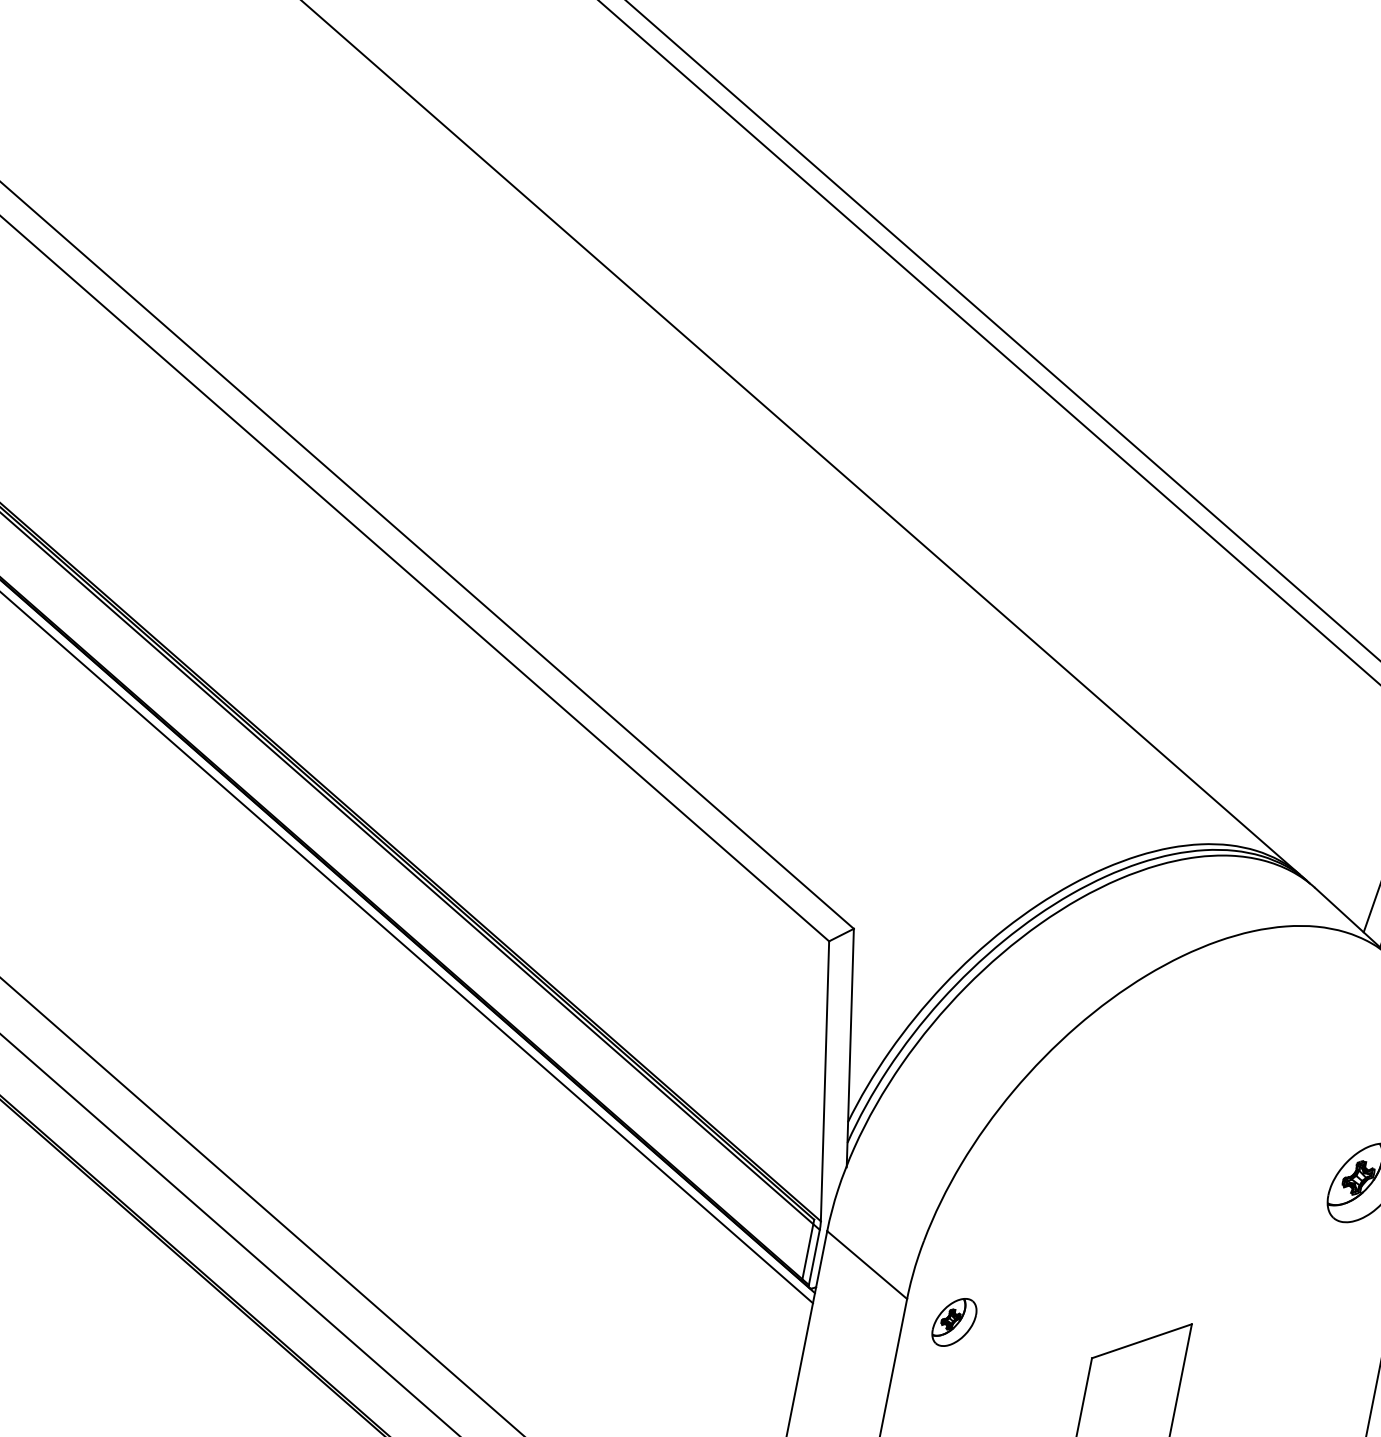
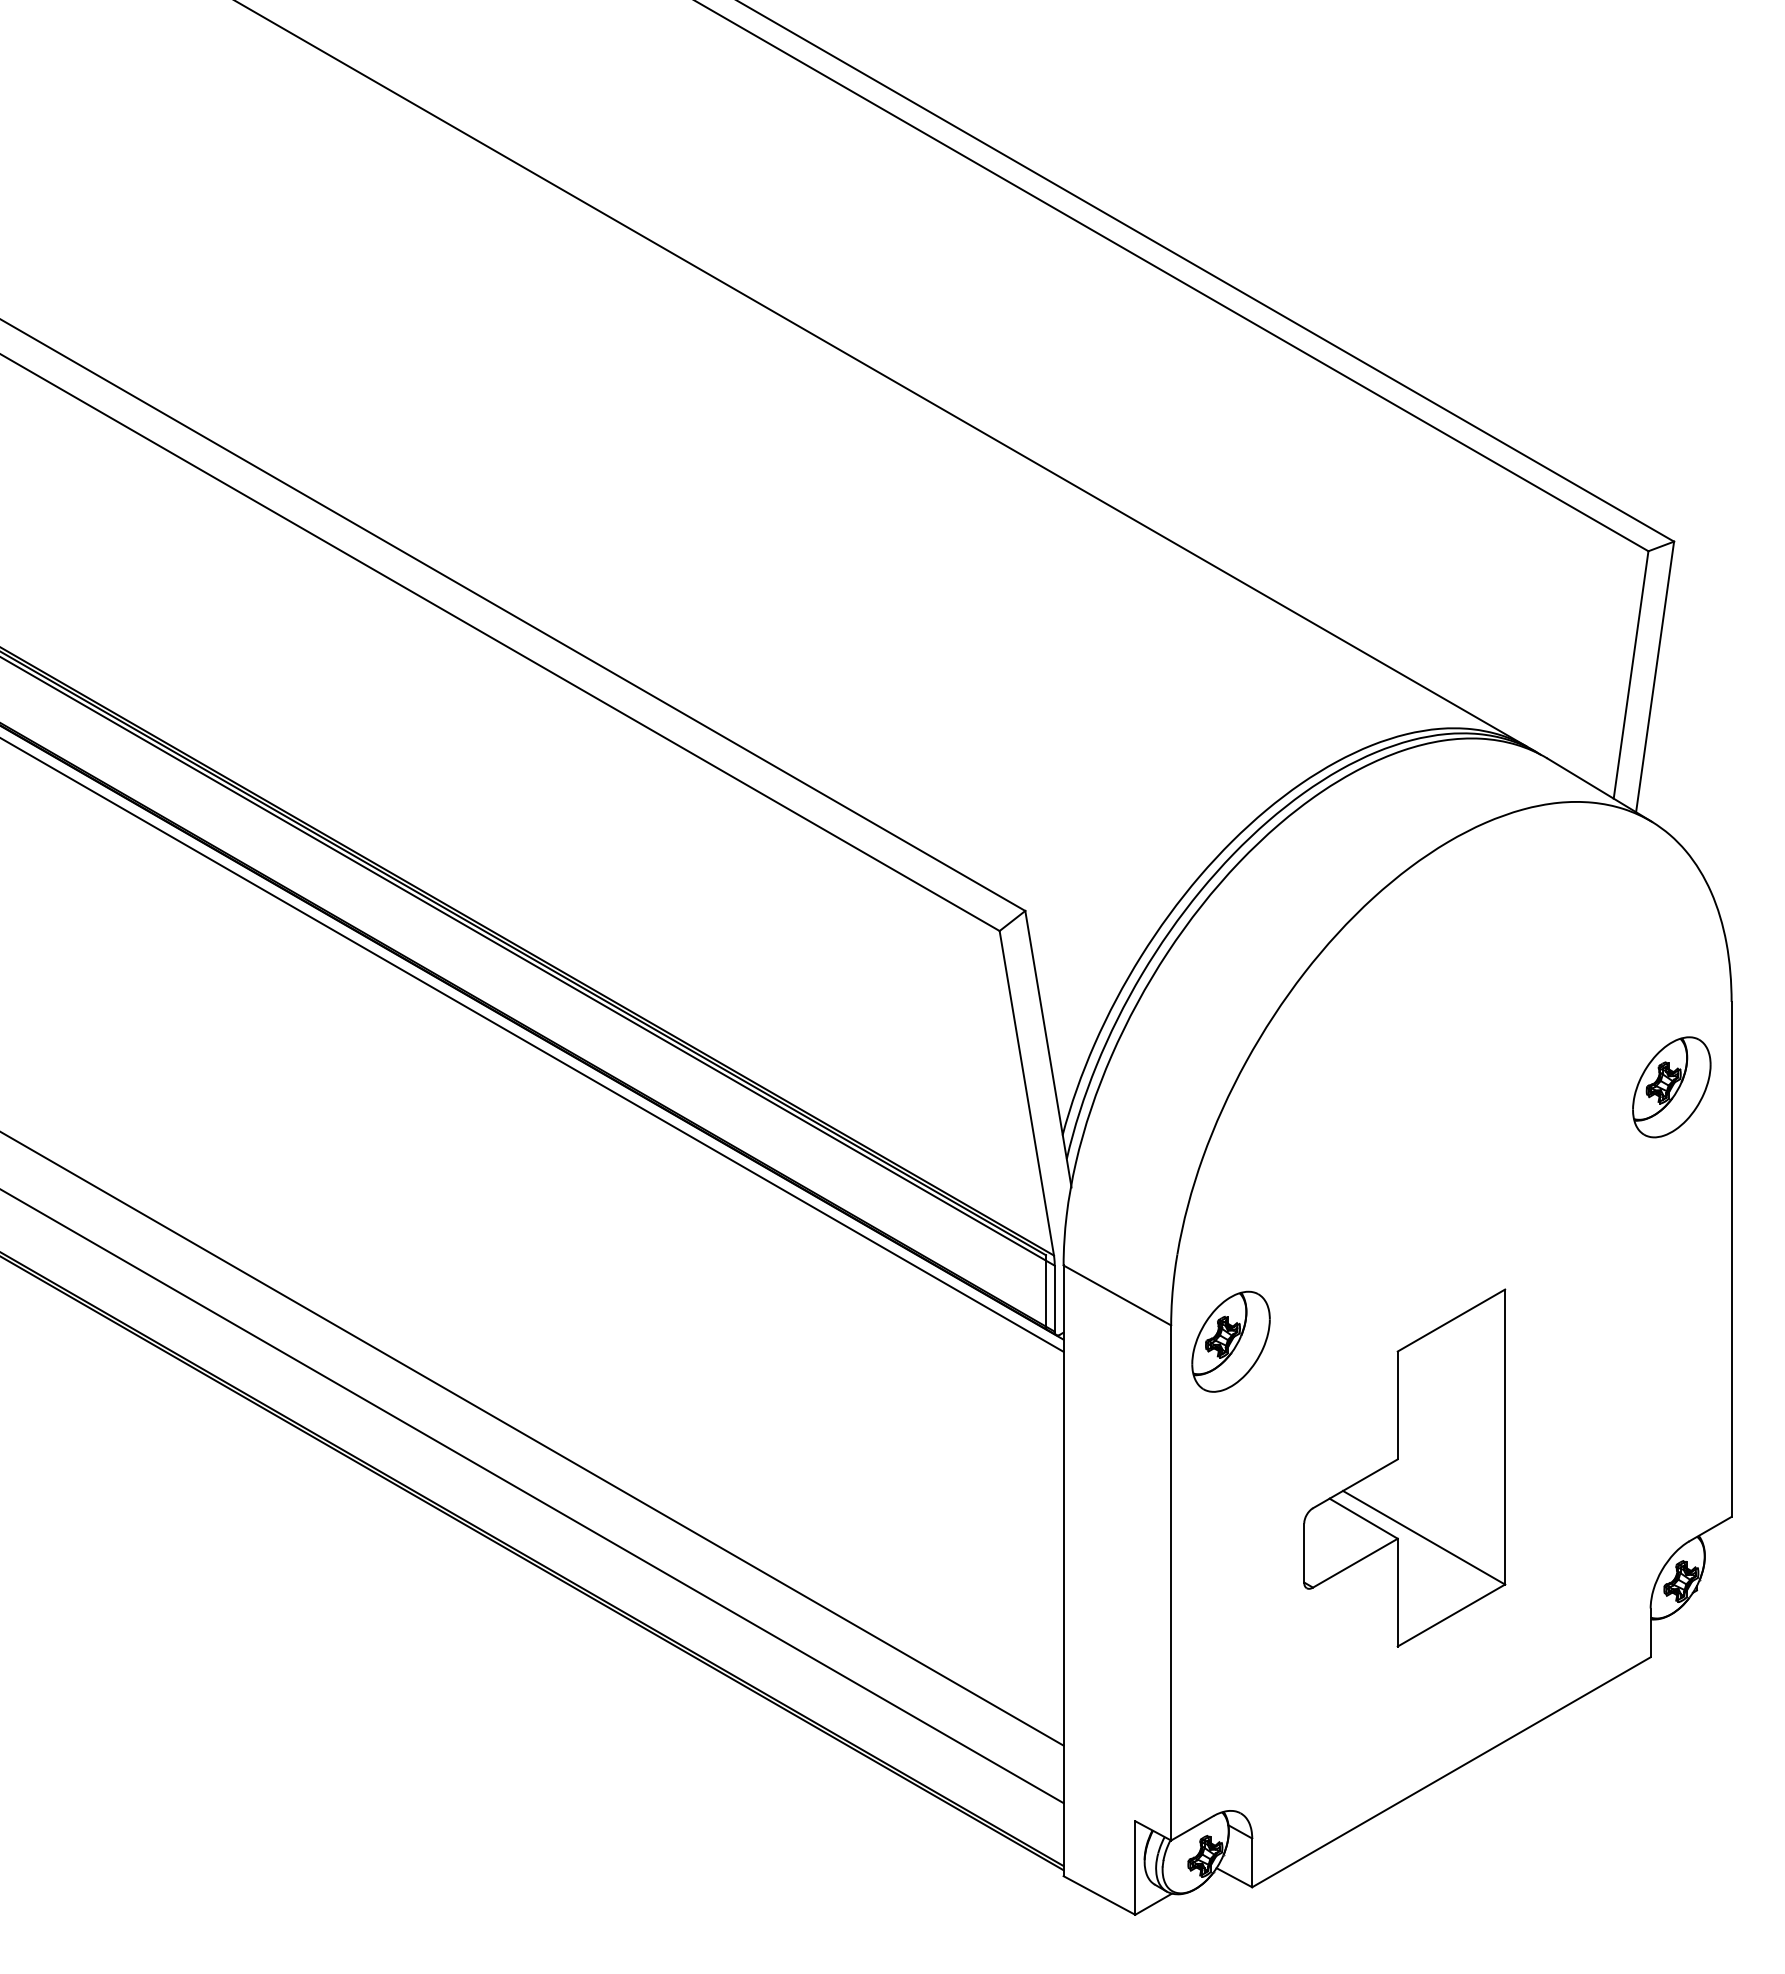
part: (954, 1322) -> (1230, 1341), size x1.67

